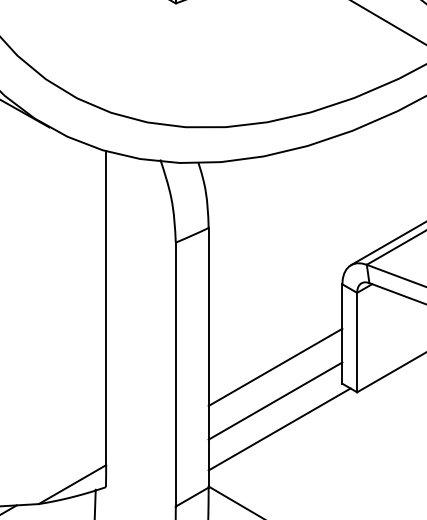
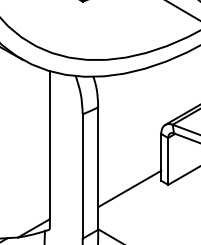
line: (275, 366) -> (129, 172), removed
line: (279, 429) -> (131, 202), removed

